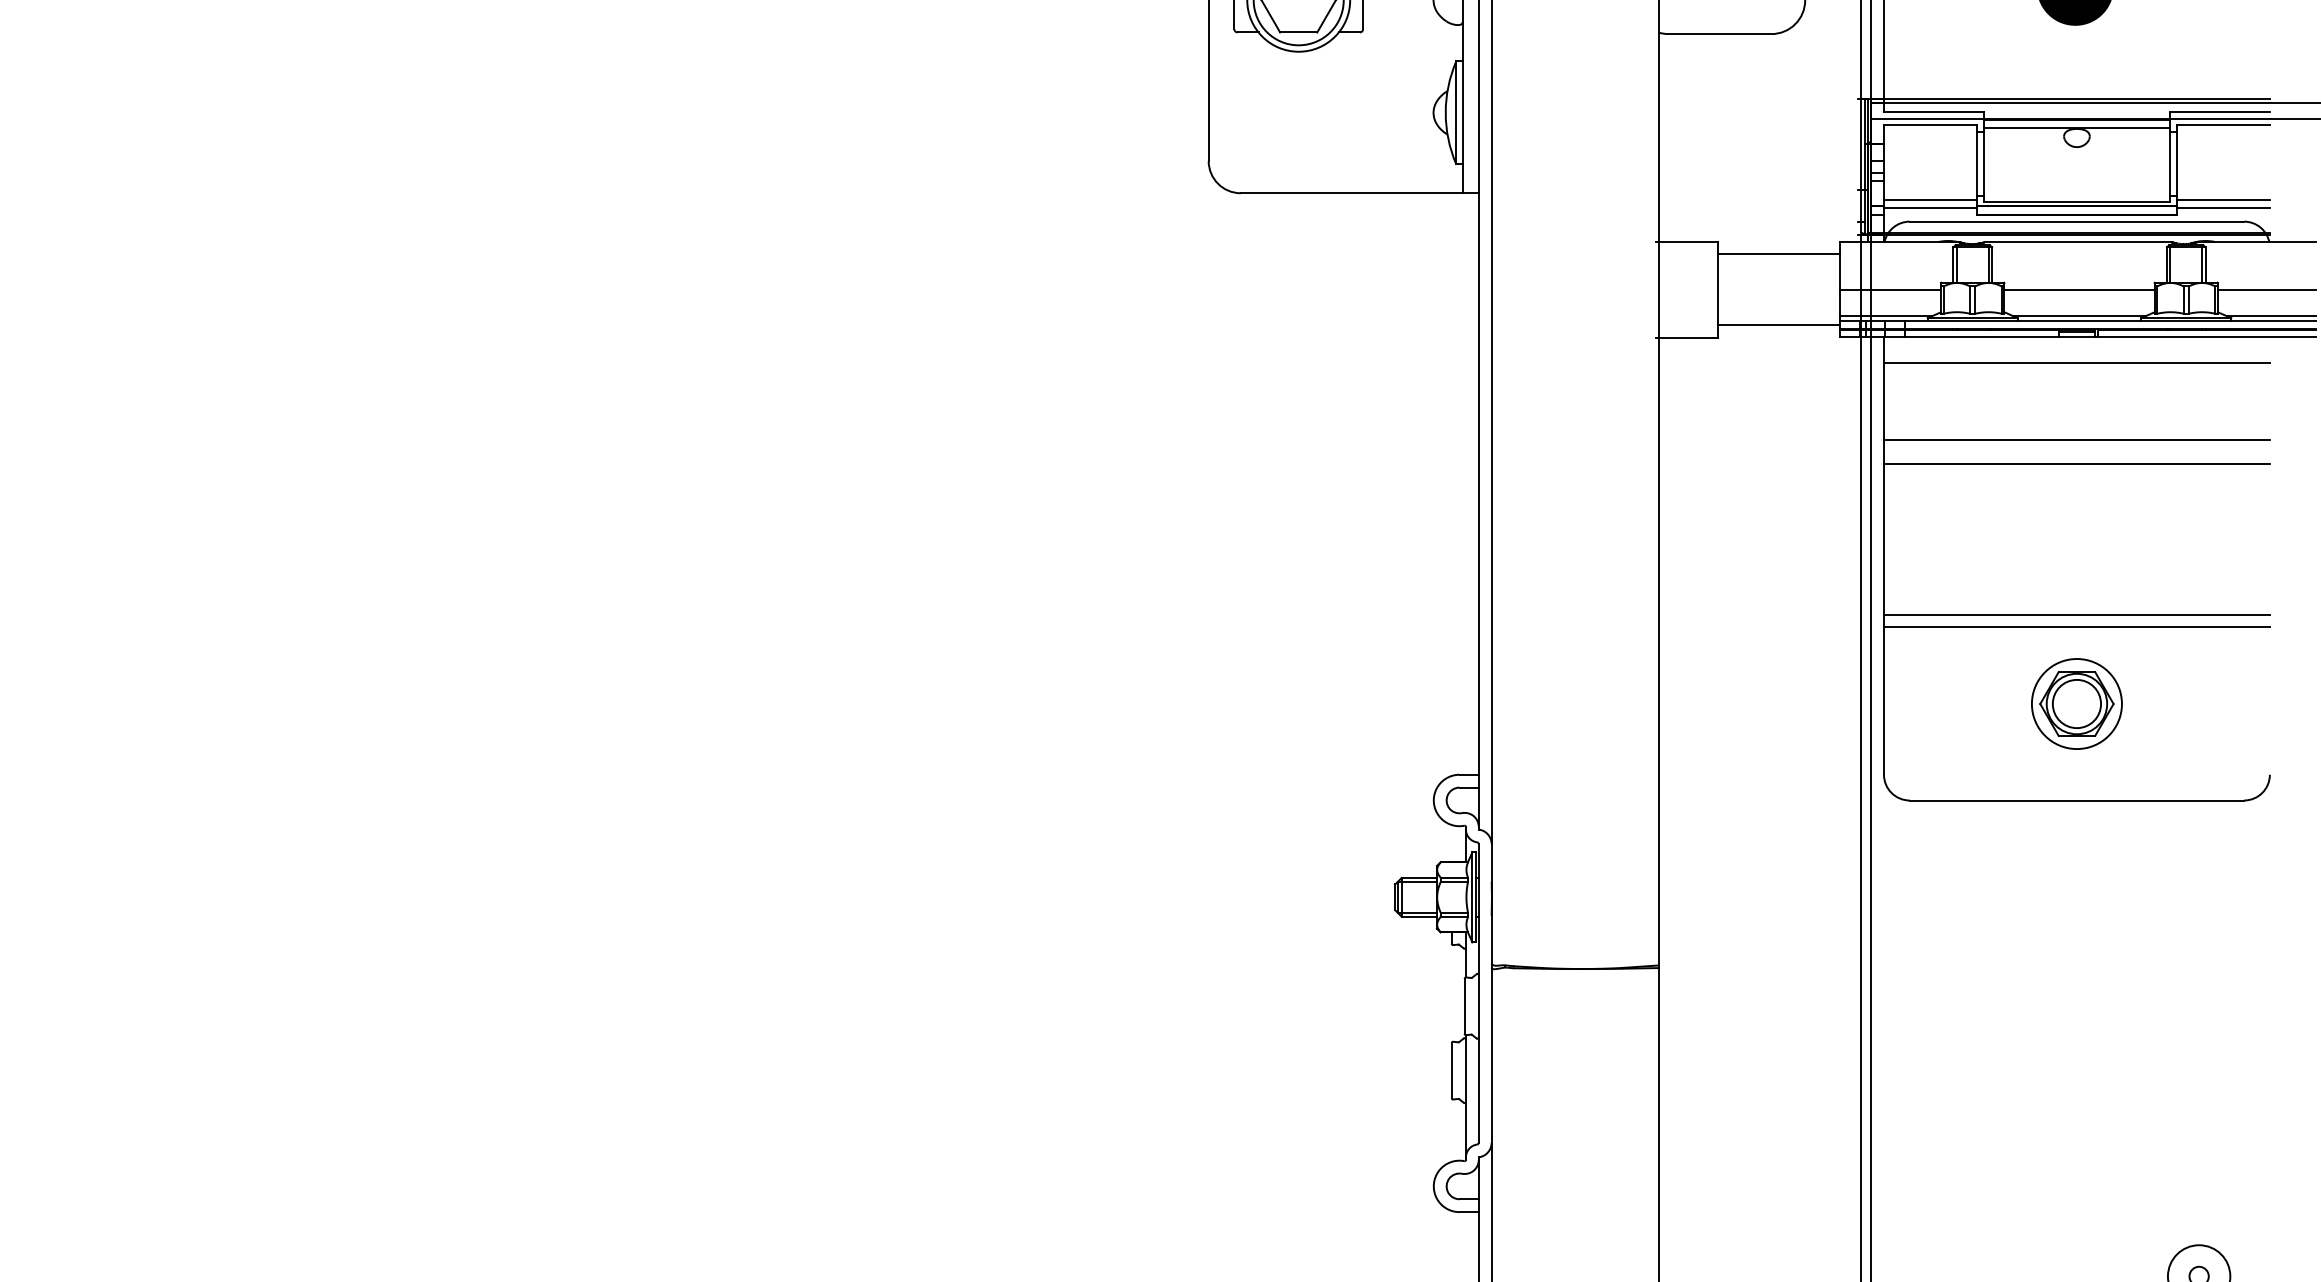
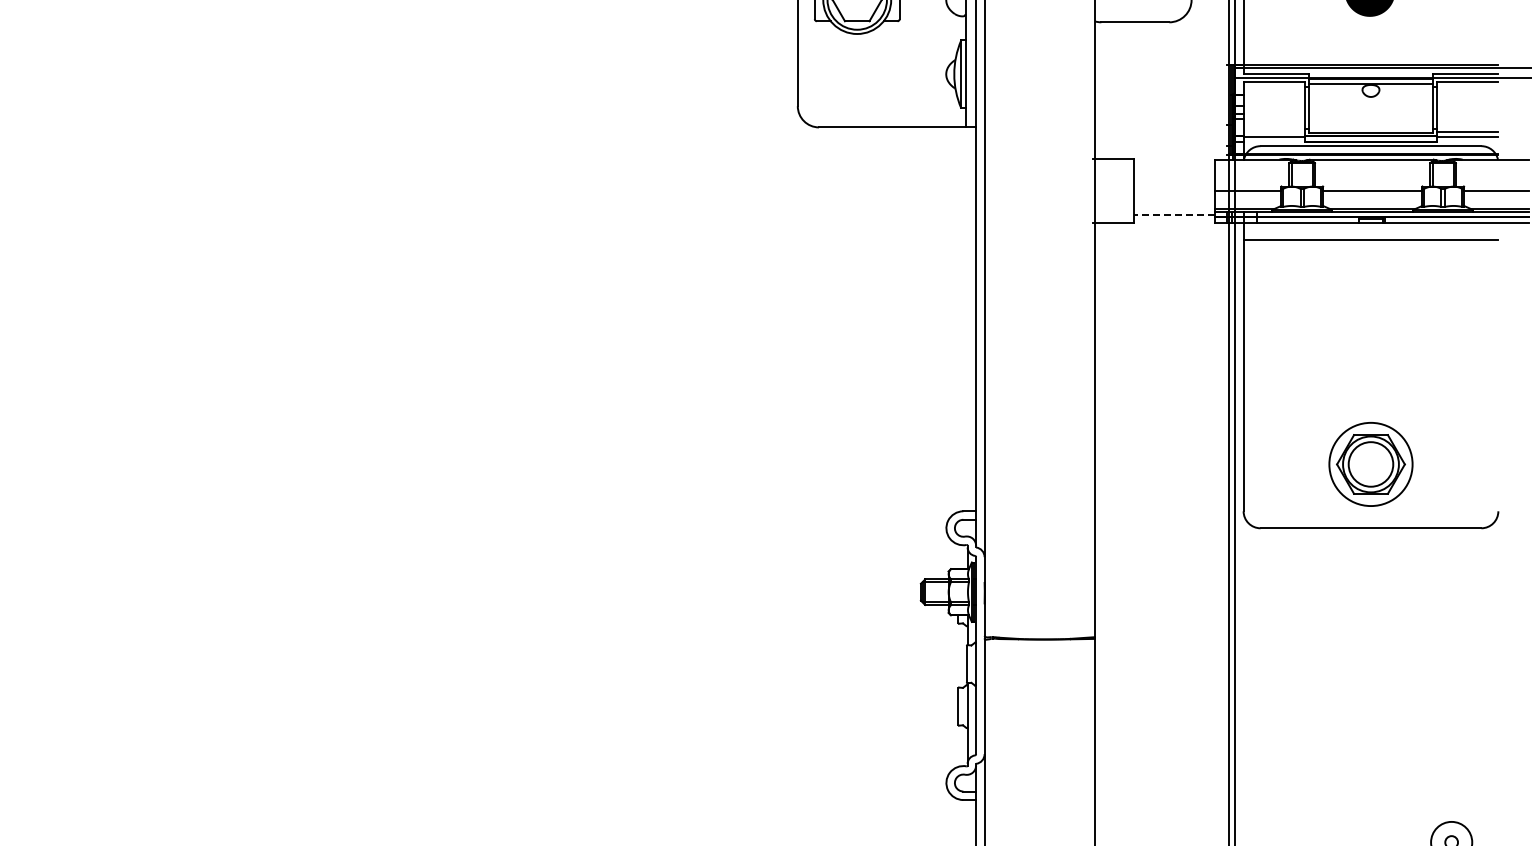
line: (1930, 199) -> (1274, 131), removed
line: (1779, 253) -> (1174, 167), removed
line: (1777, 325) -> (1173, 214), solid -> dashed
line: (2076, 440) -> (1370, 290), removed
line: (2076, 464) -> (1370, 306), removed
line: (2076, 614) -> (1370, 405), removed
line: (2076, 626) -> (1370, 413), removed
part: (2076, 703) -> (1370, 464), size x1.4

